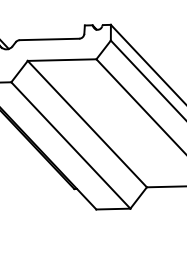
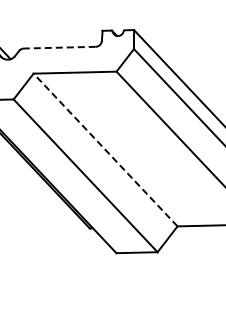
line: (49, 39) -> (59, 47), solid -> dashed
line: (87, 124) -> (105, 150), solid -> dashed

